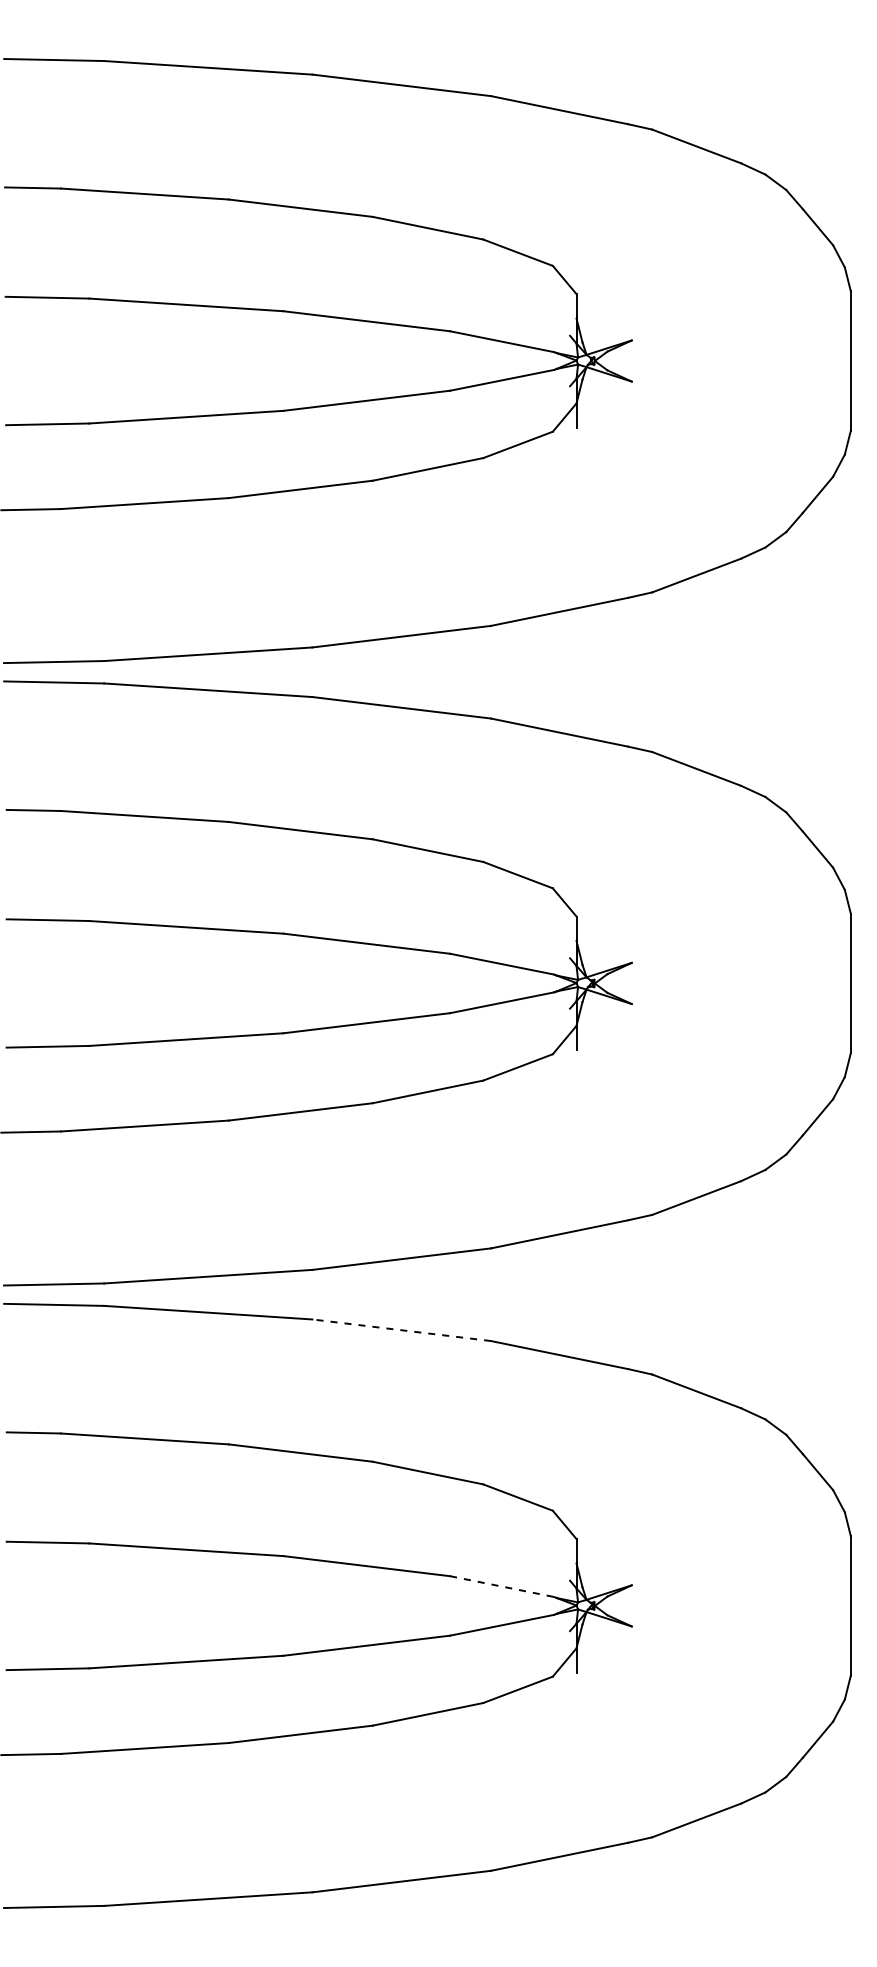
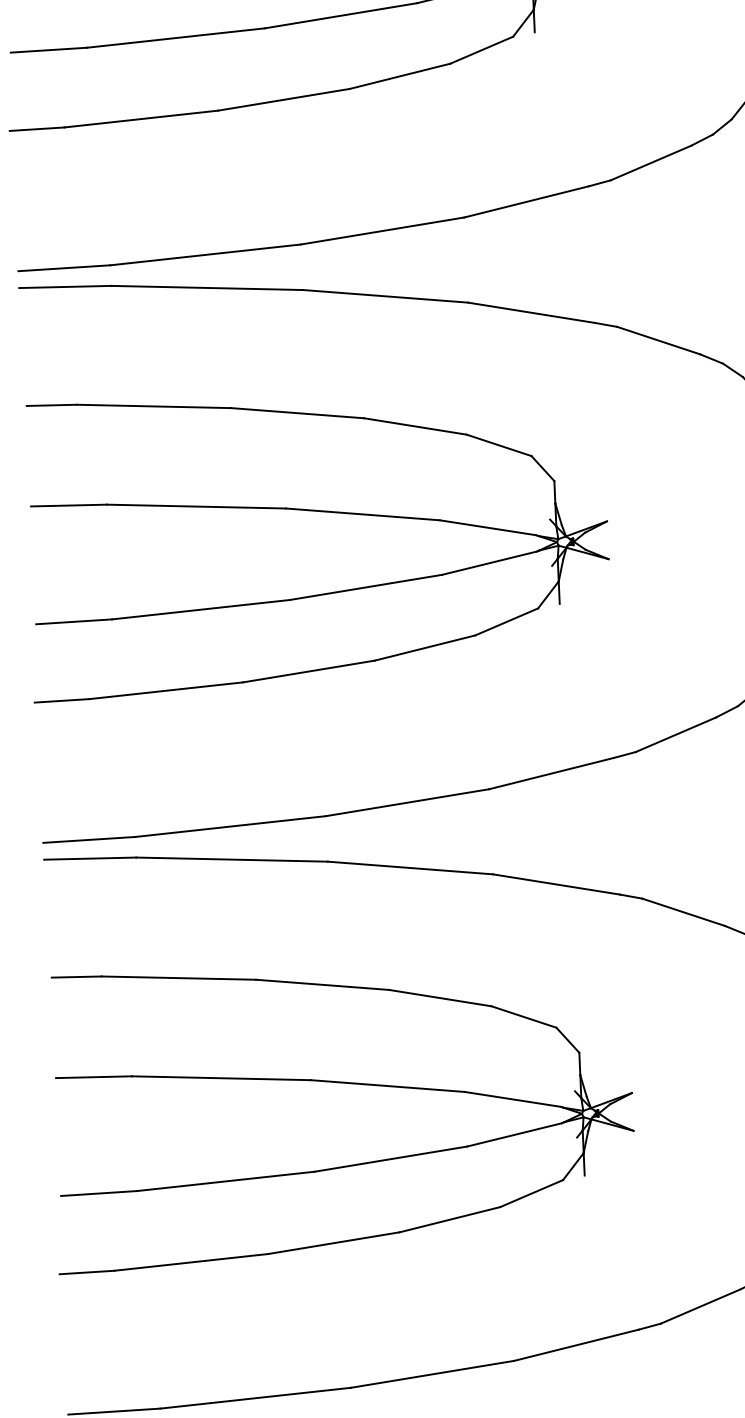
line: (401, 1330) -> (410, 868), dashed -> solid
line: (502, 1586) -> (513, 1099), dashed -> solid

